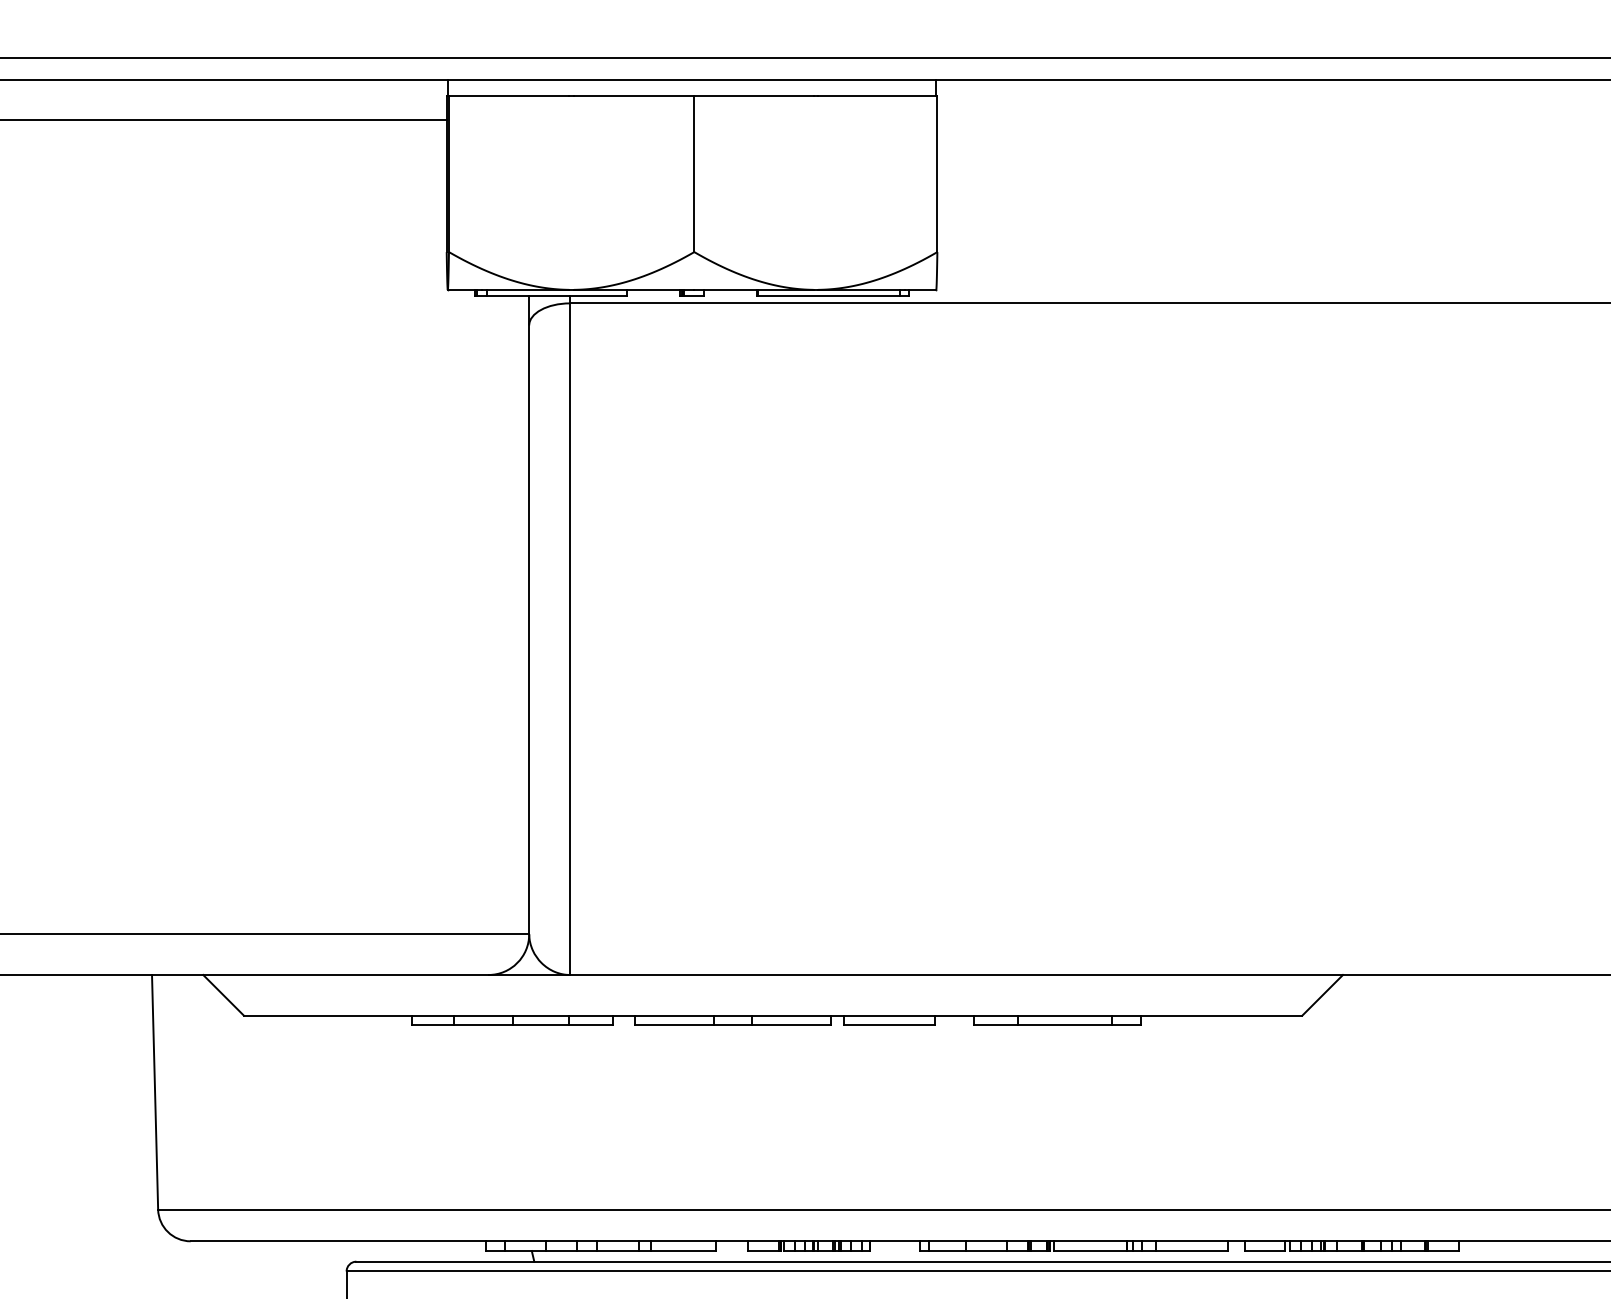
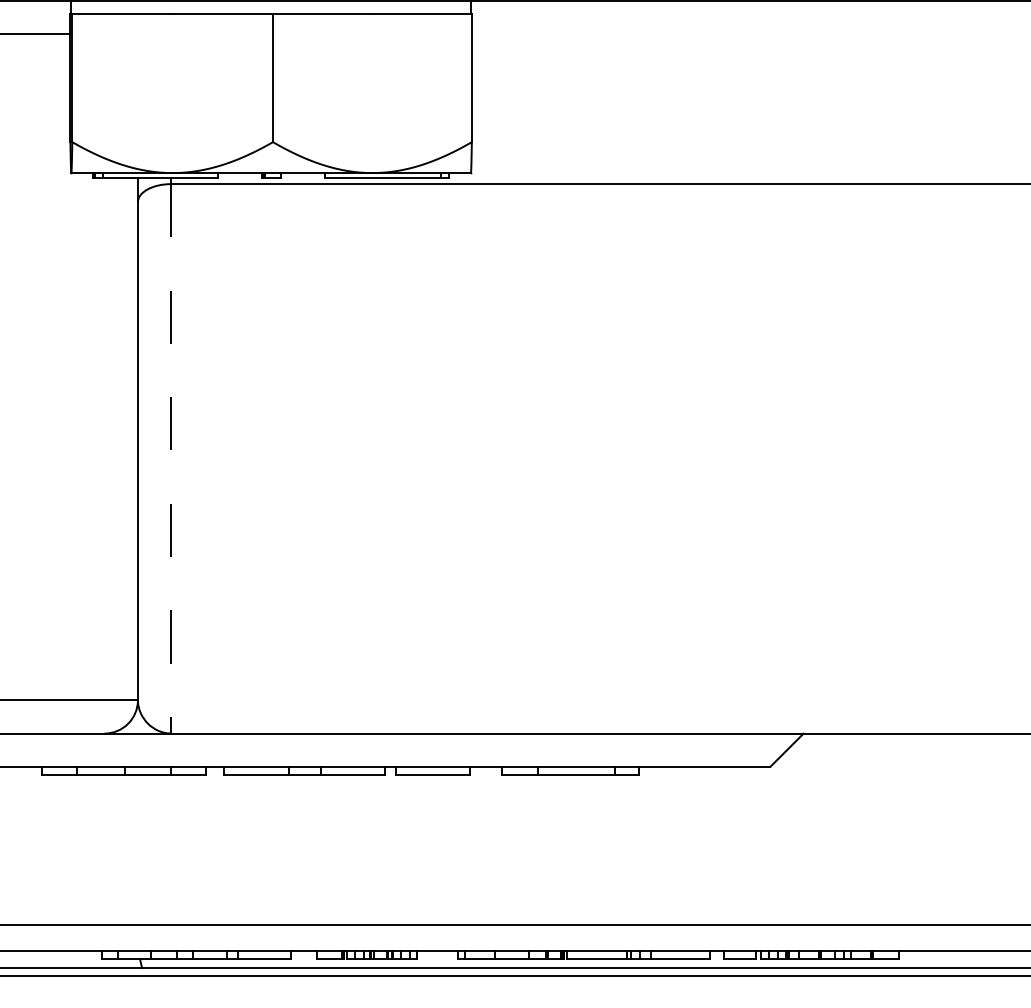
line: (569, 639) -> (170, 459), solid -> dashed

